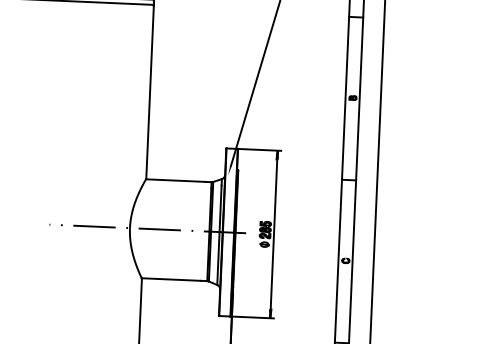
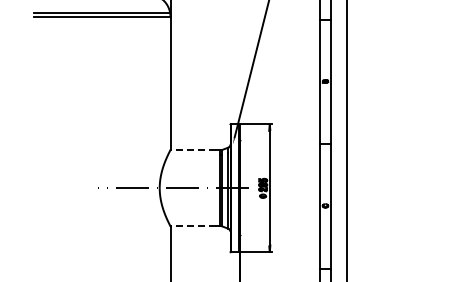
line: (176, 180) -> (193, 150), solid -> dashed
line: (171, 280) -> (193, 226), solid -> dashed

